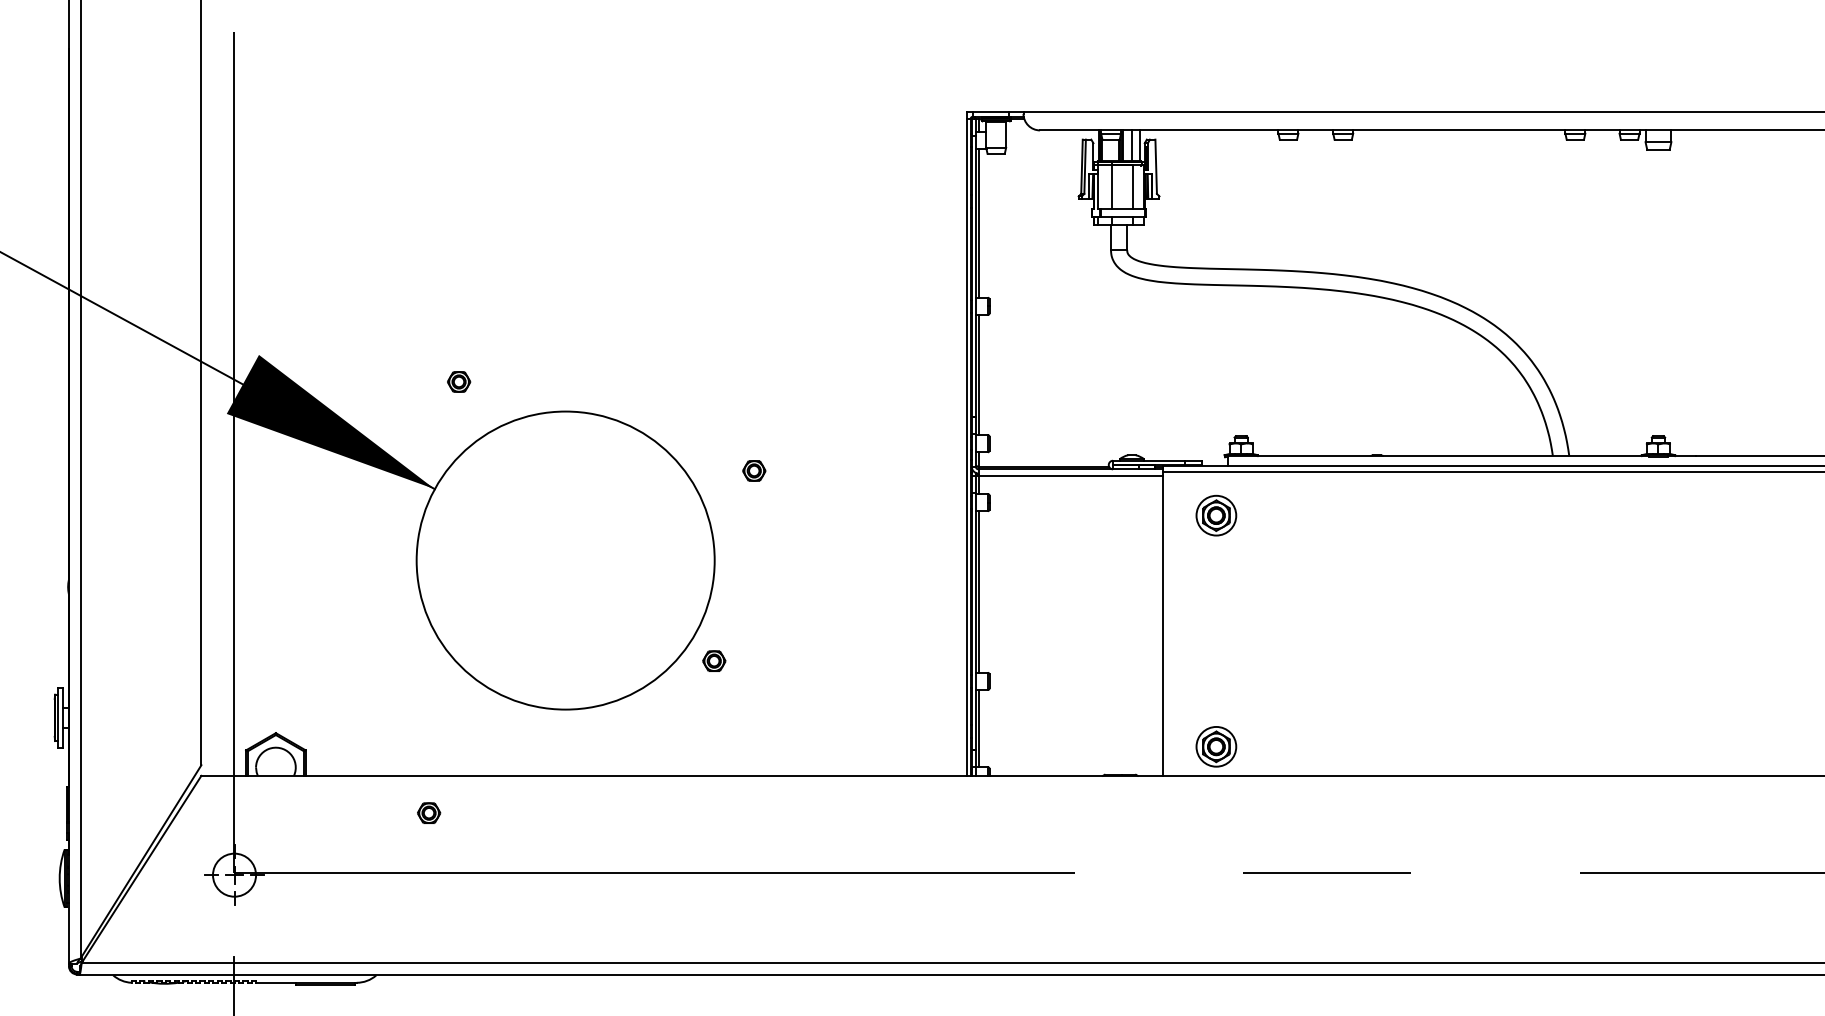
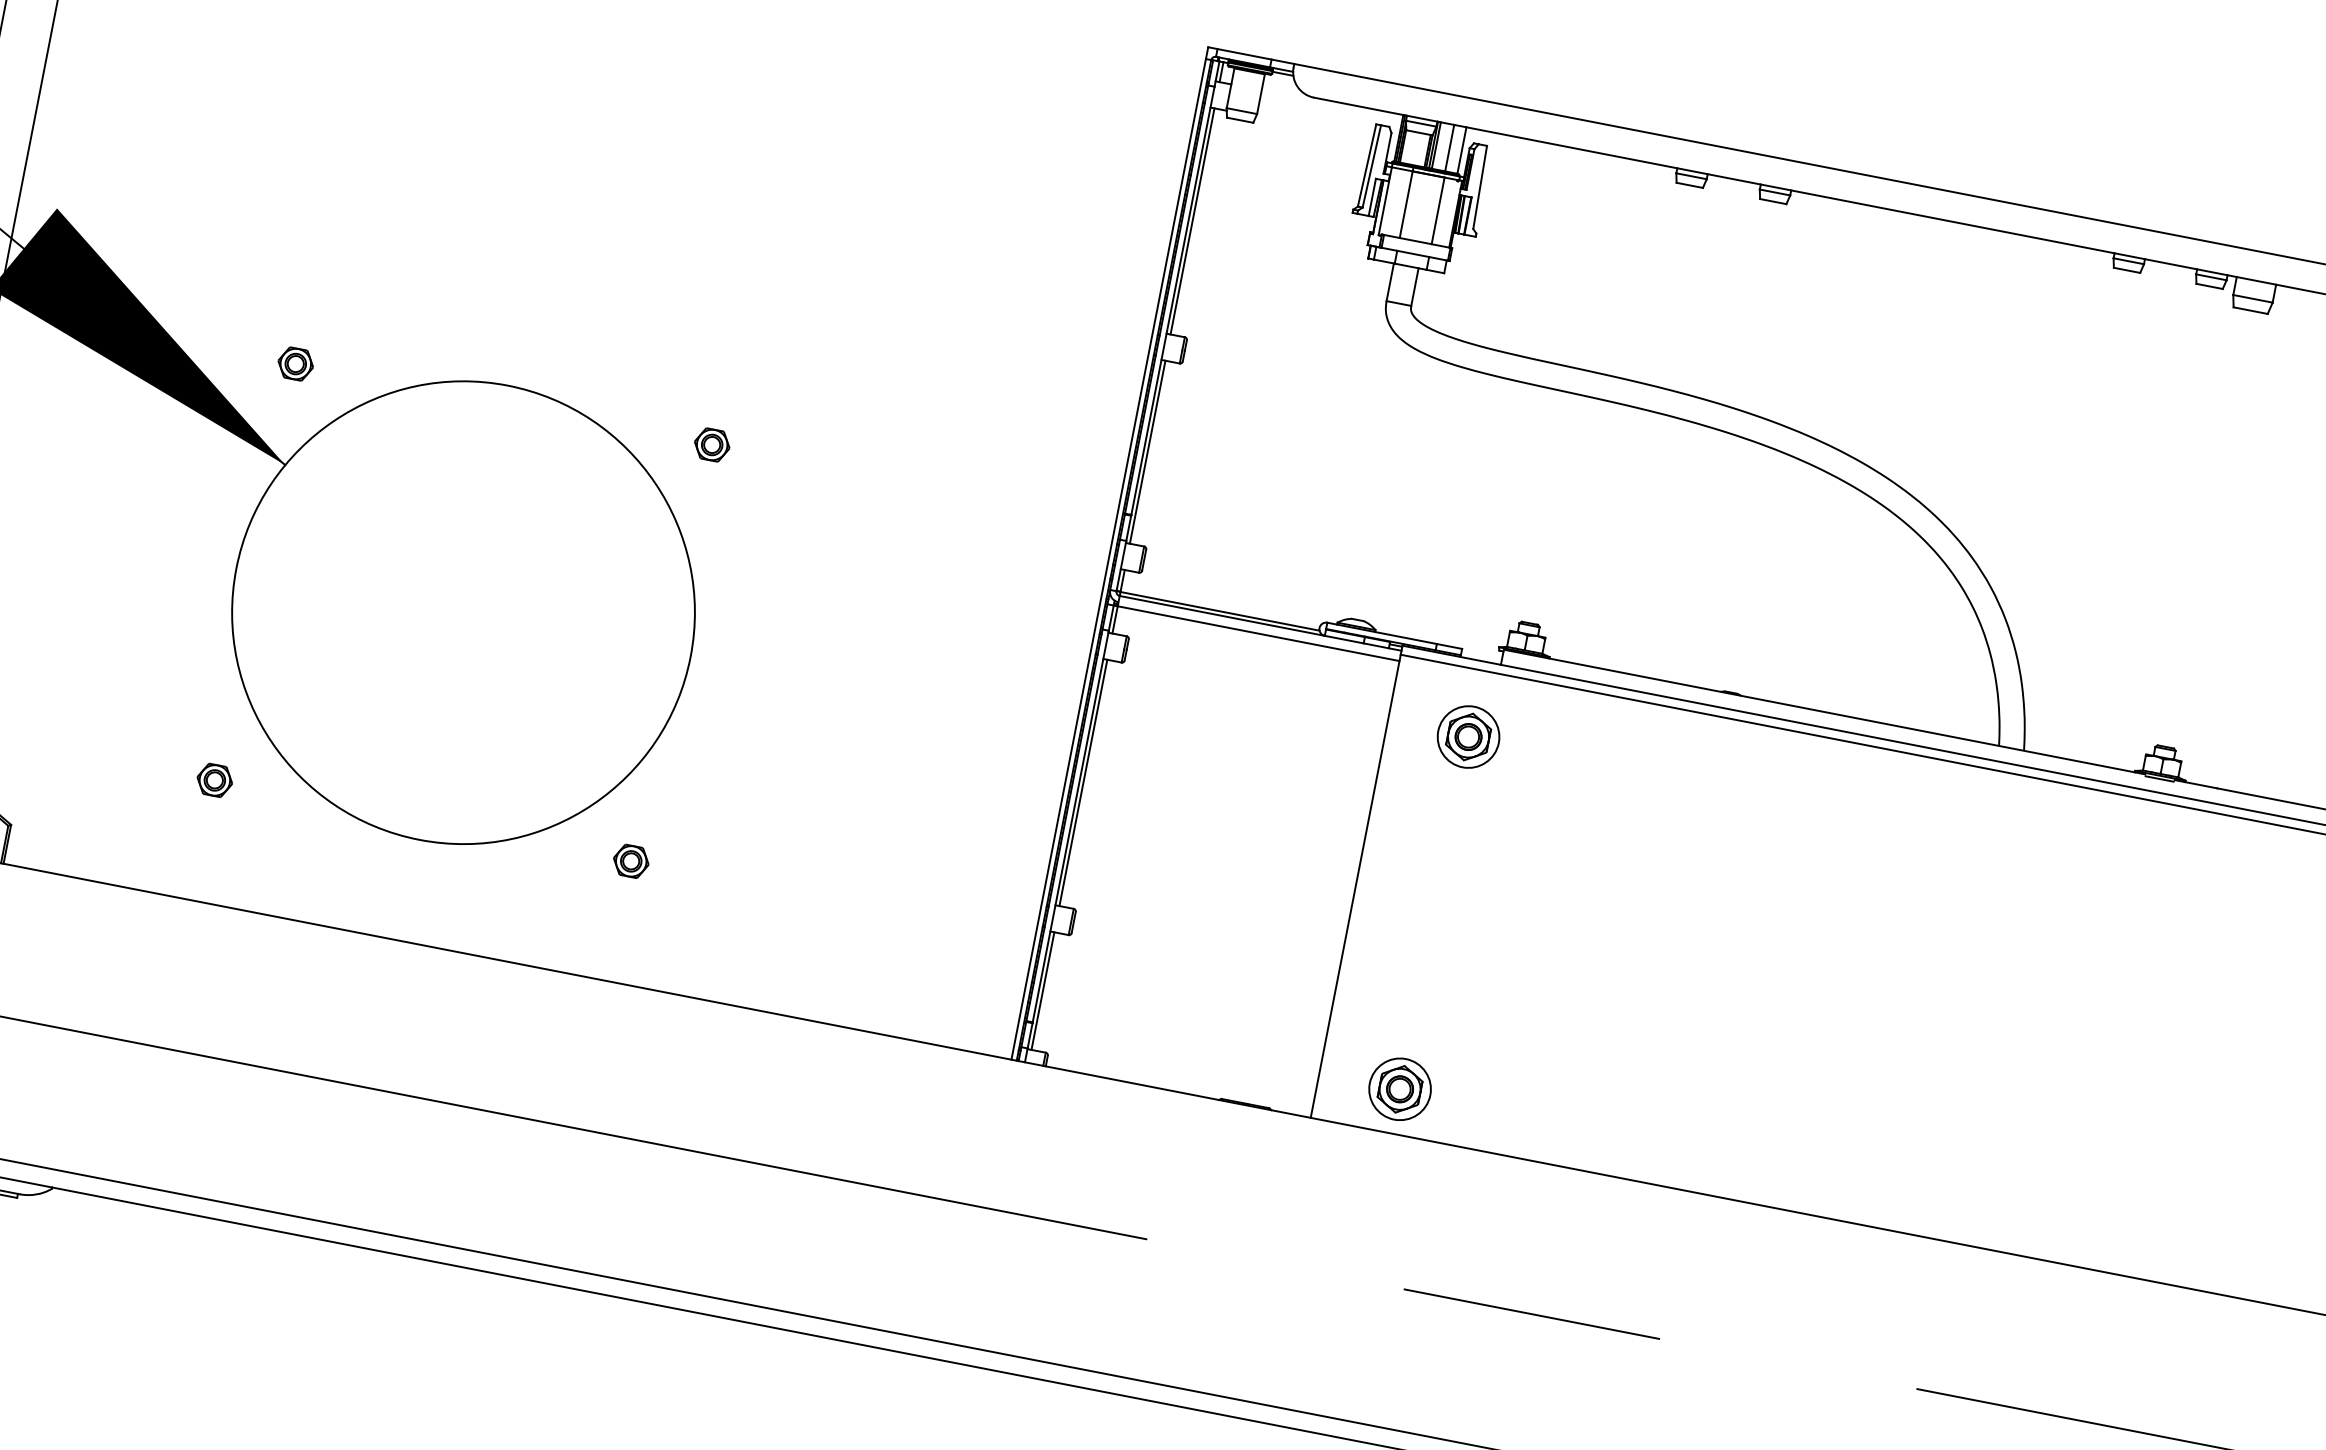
part: (459, 381) -> (296, 363), moved
part: (754, 470) -> (712, 444), moved
part: (714, 660) -> (631, 860), moved
part: (429, 812) -> (215, 779), moved

